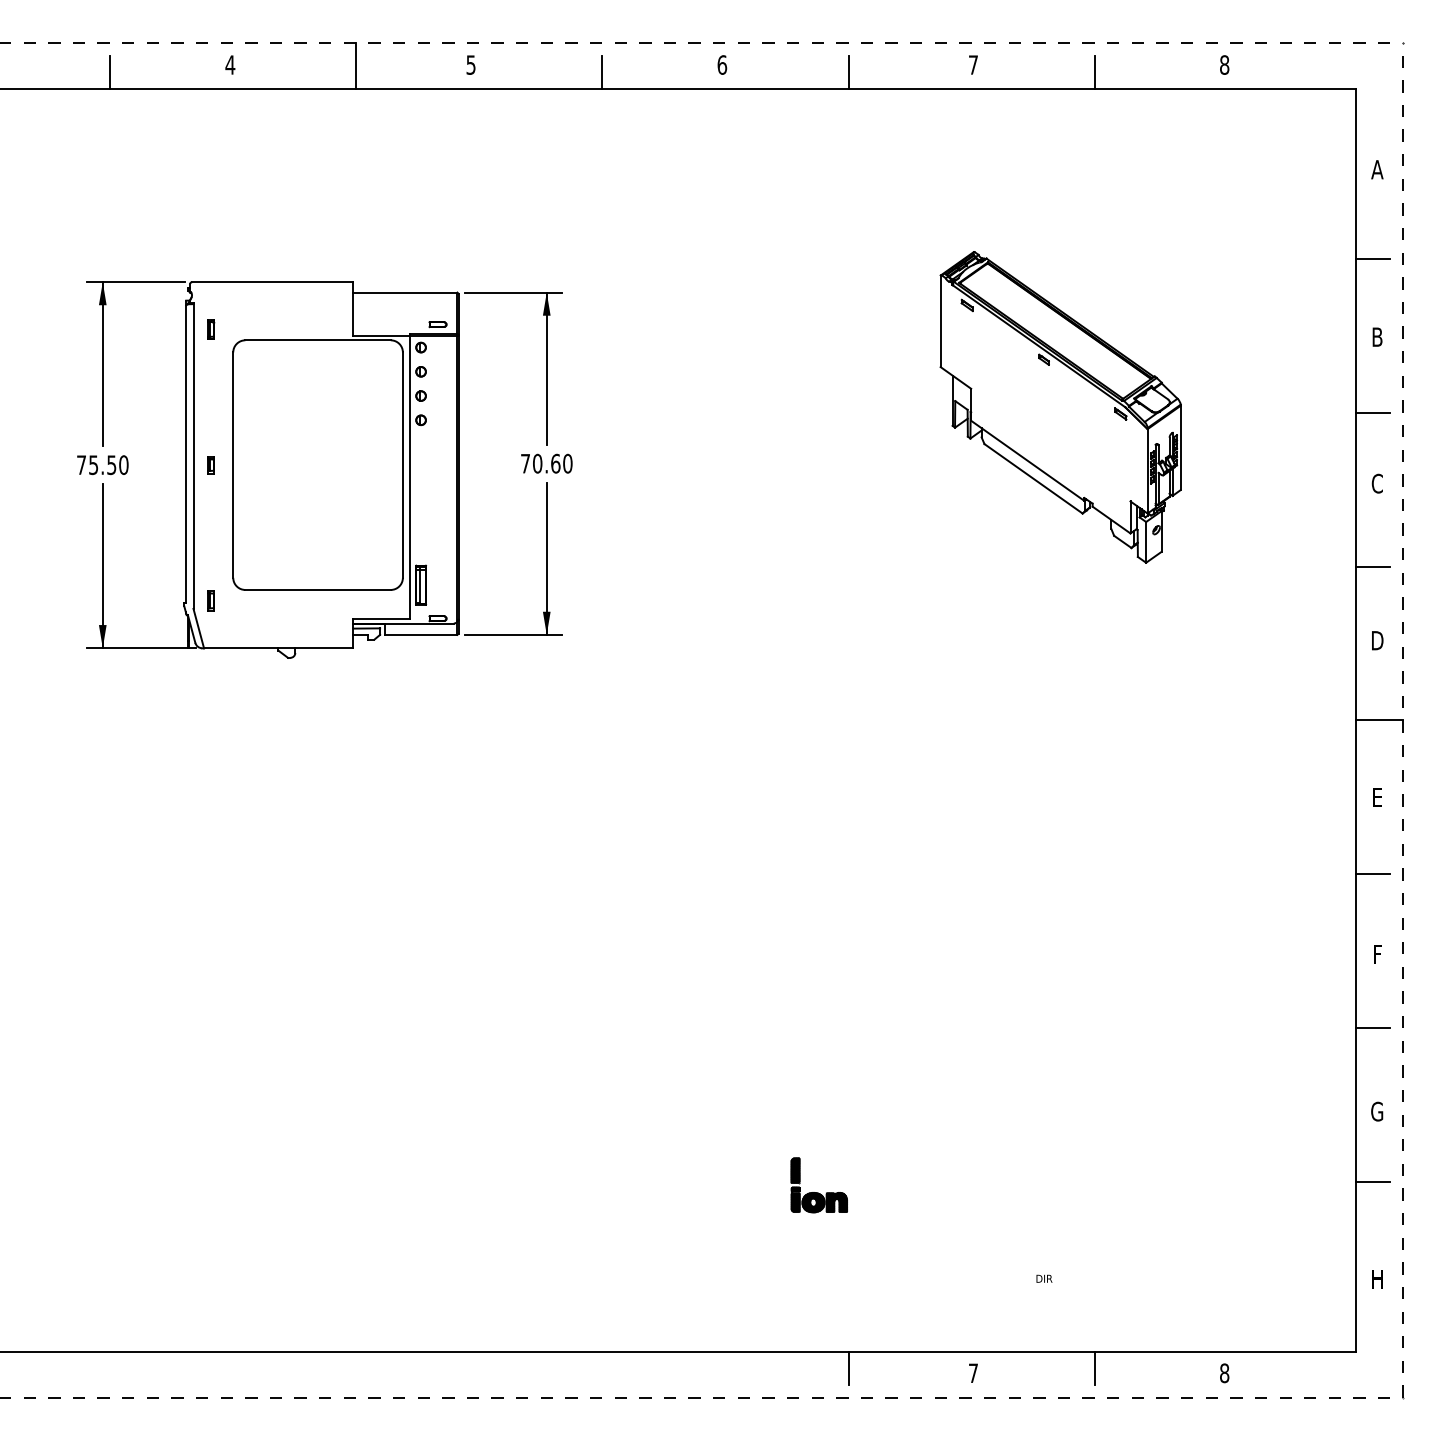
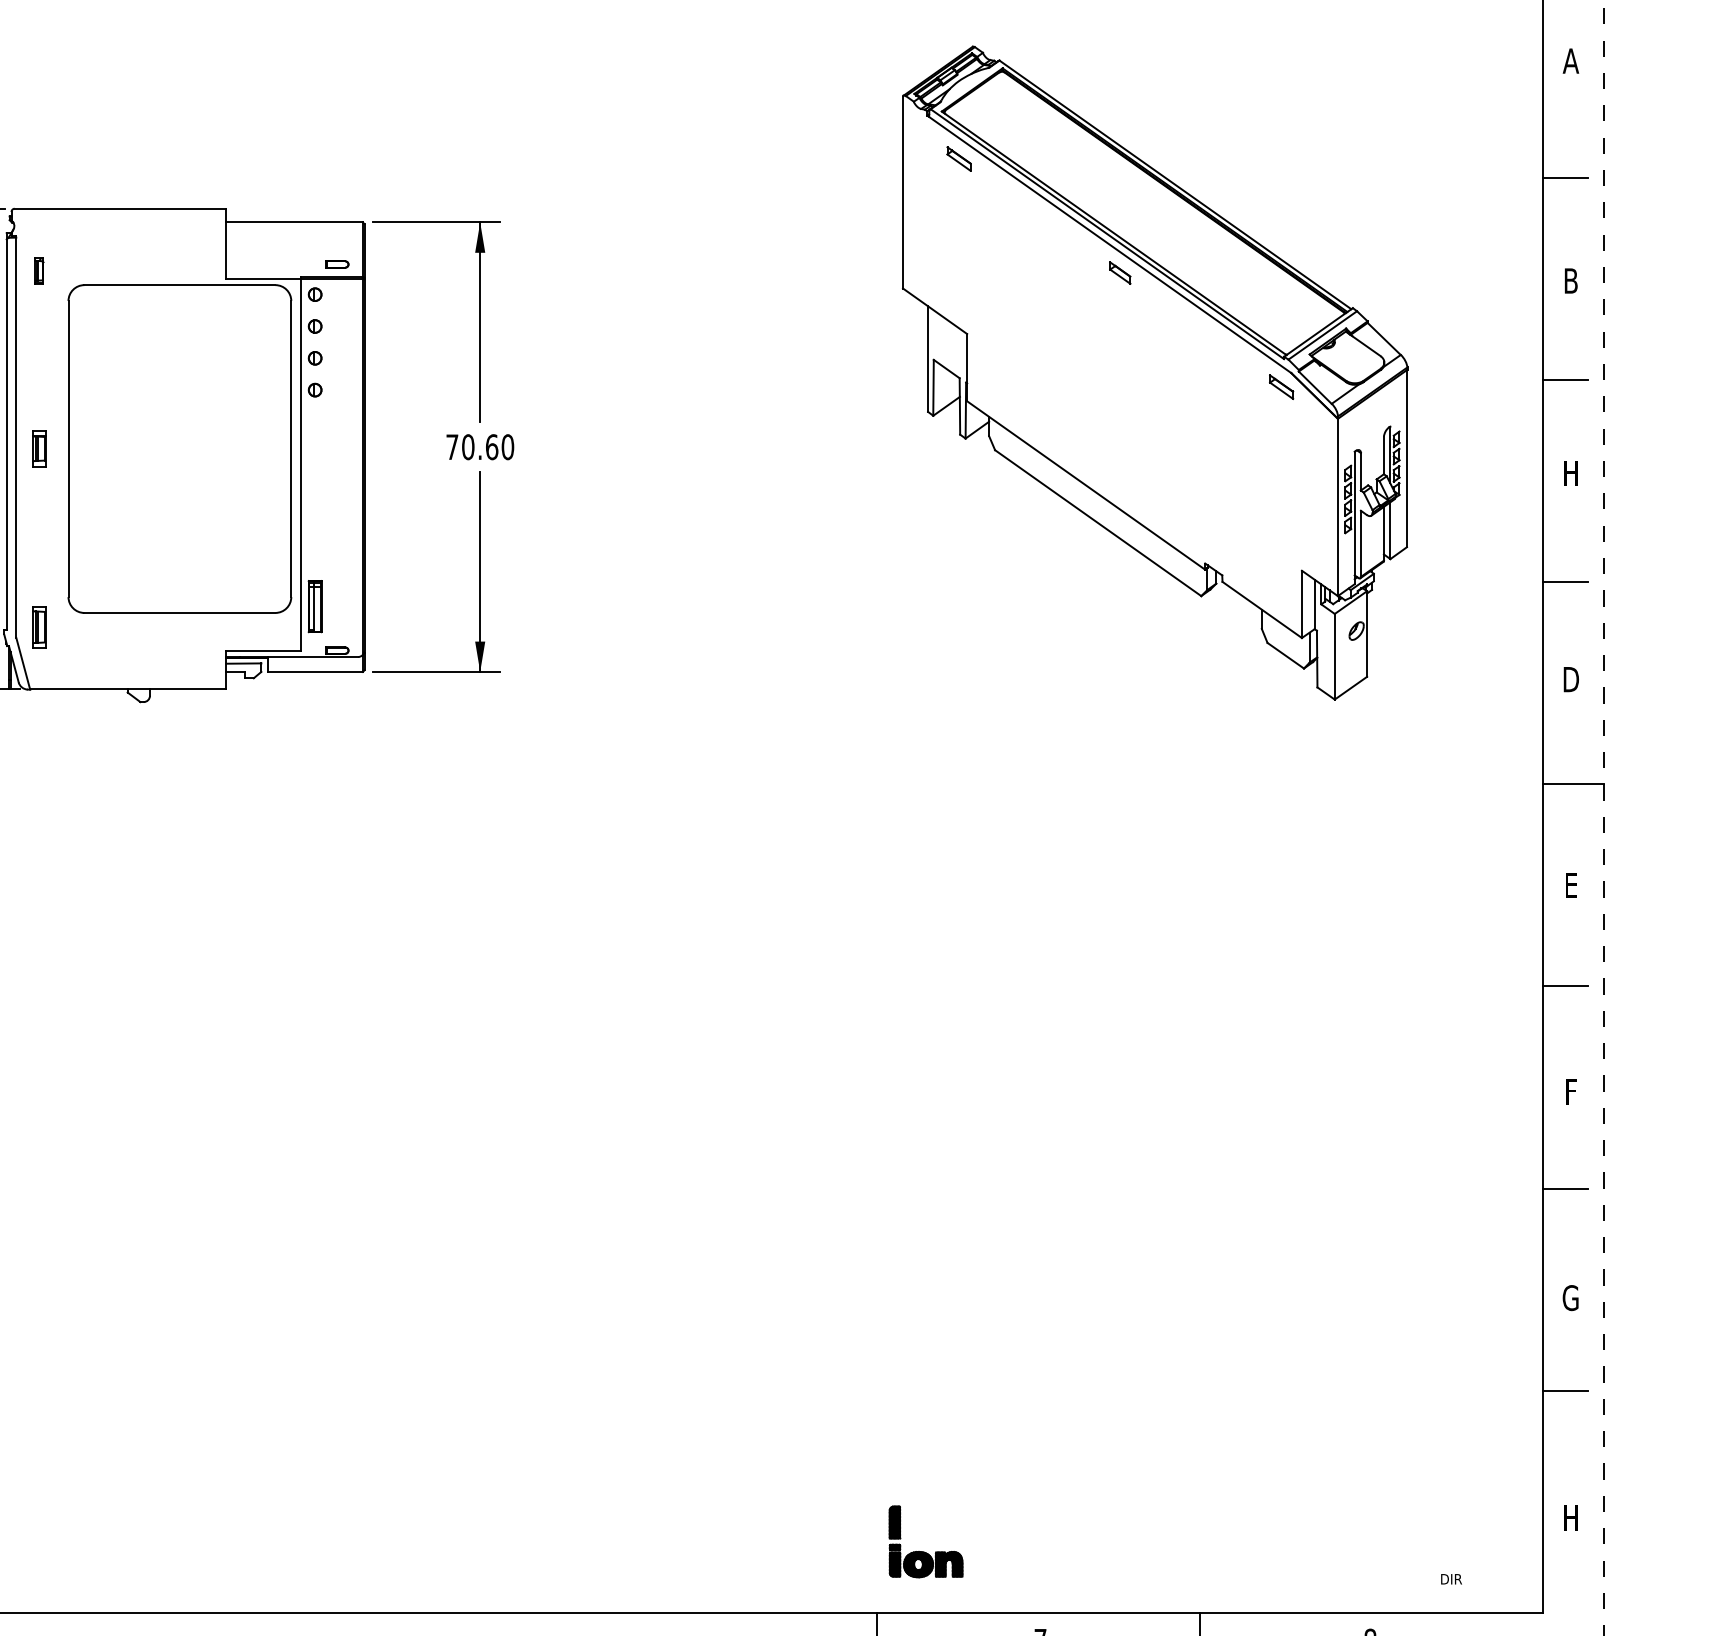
part: (1060, 407) -> (1154, 373), size x1.6
part: (210, 465) -> (38, 449), size x1.6
text: (1376, 483) -> (1569, 473), C -> H
part: (210, 600) -> (38, 626), size x1.6
part: (818, 1192) -> (925, 1551), moved
text: (1044, 1278) -> (1451, 1578), moved

